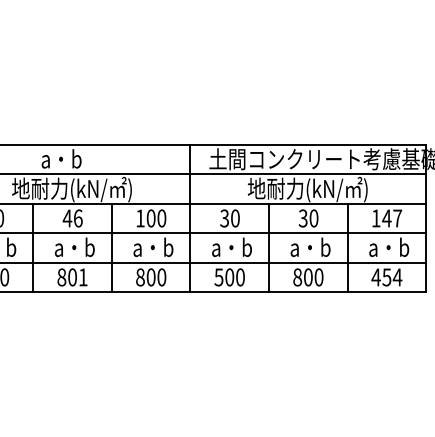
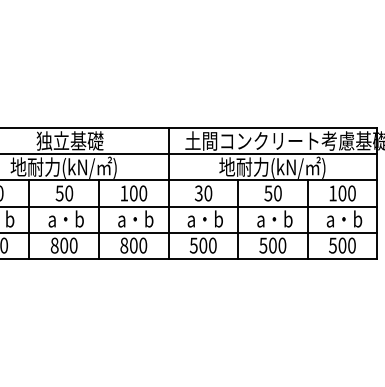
text: (78, 159) -> (69, 141), a・b -> 独立基礎
text: (303, 217) -> (268, 192), 30 -> 50
text: (72, 218) -> (64, 193), 46 -> 50
text: (392, 218) -> (347, 193), 147 -> 100
text: (83, 277) -> (73, 245), 801 -> 800
text: (297, 277) -> (263, 245), 800 -> 500
text: (386, 277) -> (342, 245), 454 -> 500

